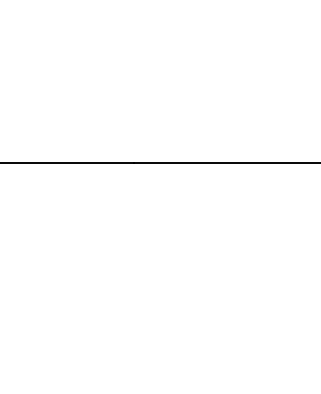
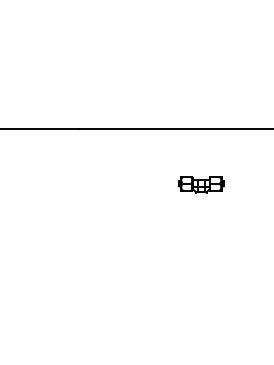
part: (263, 222) -> (201, 185), added

